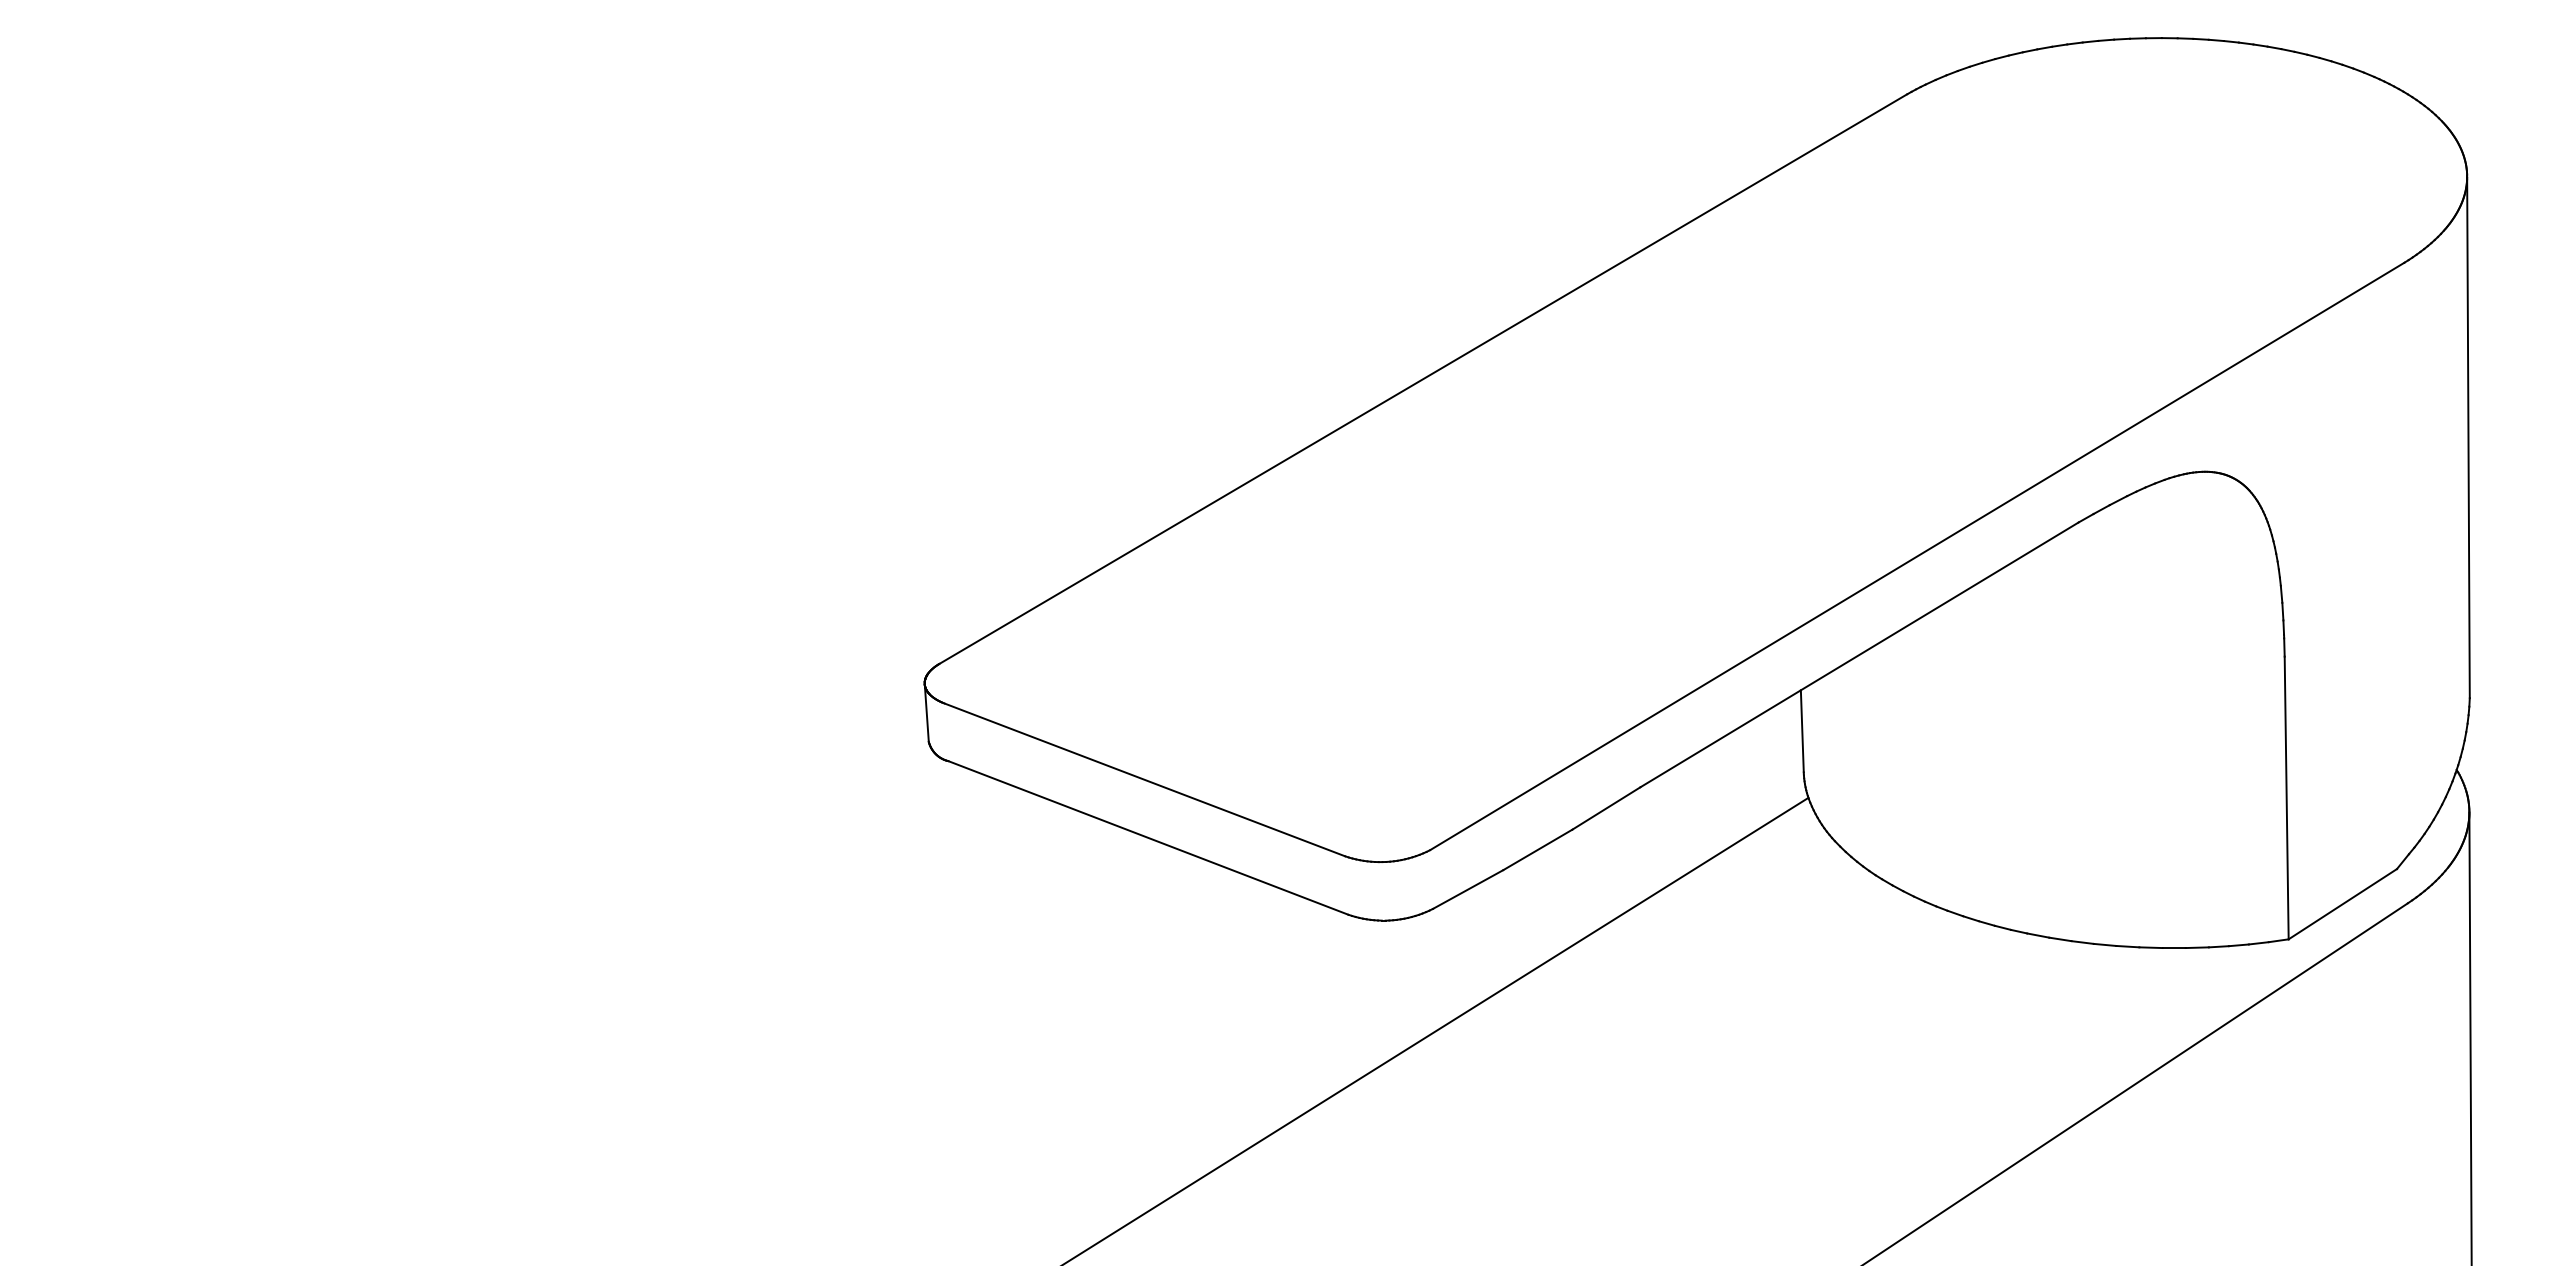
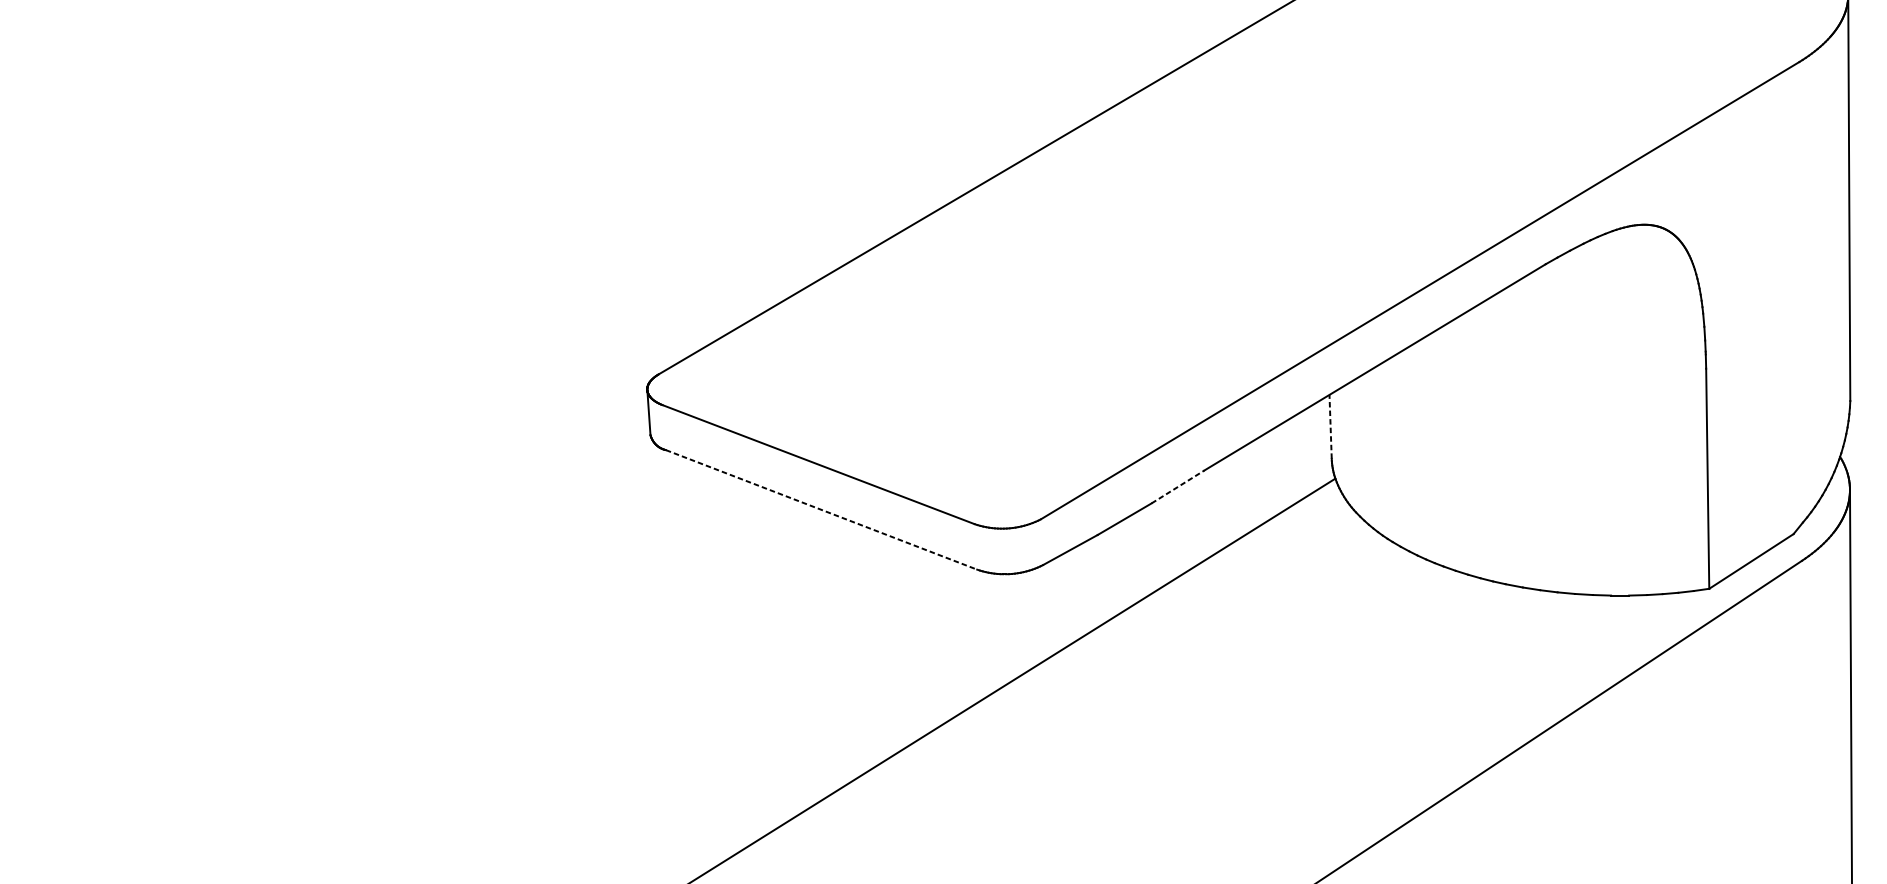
line: (1802, 730) -> (1330, 426), solid -> dashed
line: (1606, 808) -> (1178, 486), solid -> dashed
line: (1148, 838) -> (821, 510), solid -> dashed

